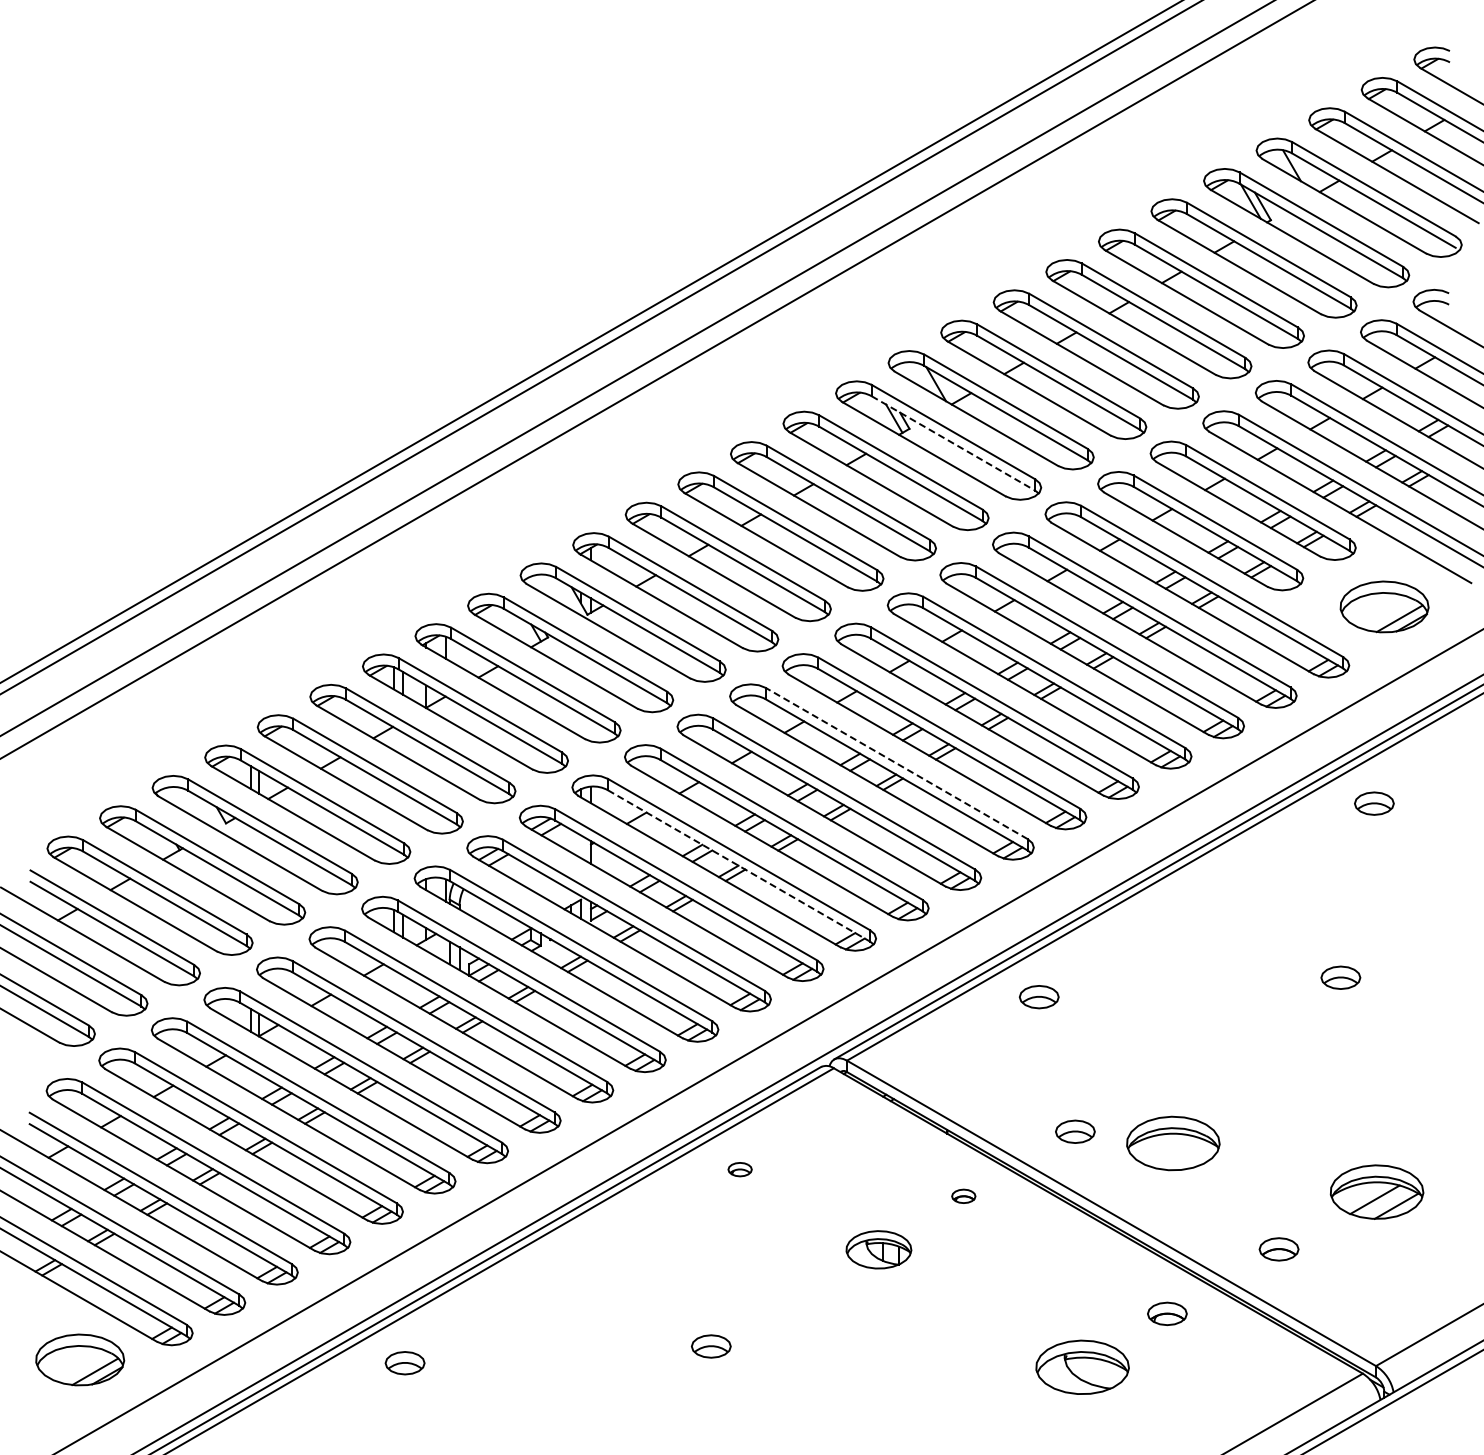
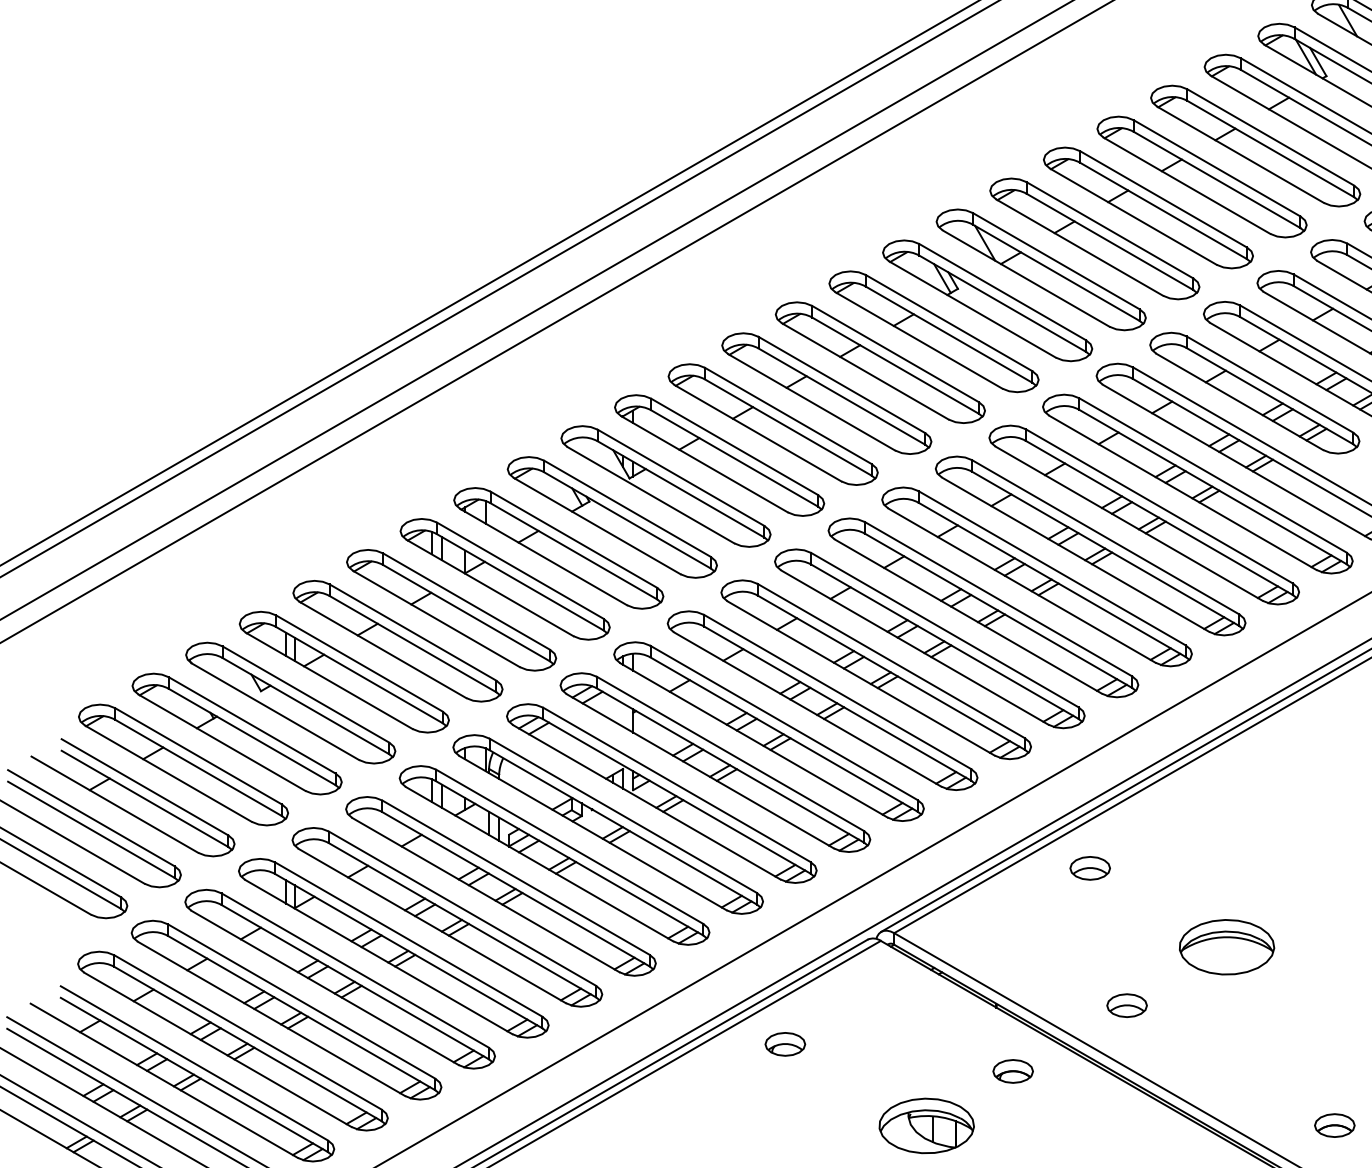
line: (953, 443) -> (1002, 303), dashed -> solid
line: (896, 763) -> (944, 630), dashed -> solid
line: (739, 866) -> (784, 735), dashed -> solid
part: (1173, 1143) -> (1227, 947), moved
part: (739, 1169) -> (784, 1044), size x1.67
part: (963, 1196) -> (1013, 1071), size x1.67
part: (878, 1249) -> (926, 1125), size x1.43

